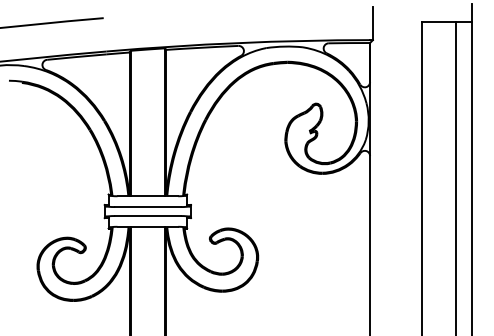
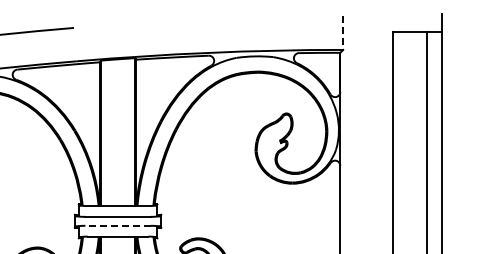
line: (372, 23) -> (342, 33), solid -> dashed
line: (147, 216) -> (117, 226), solid -> dashed

